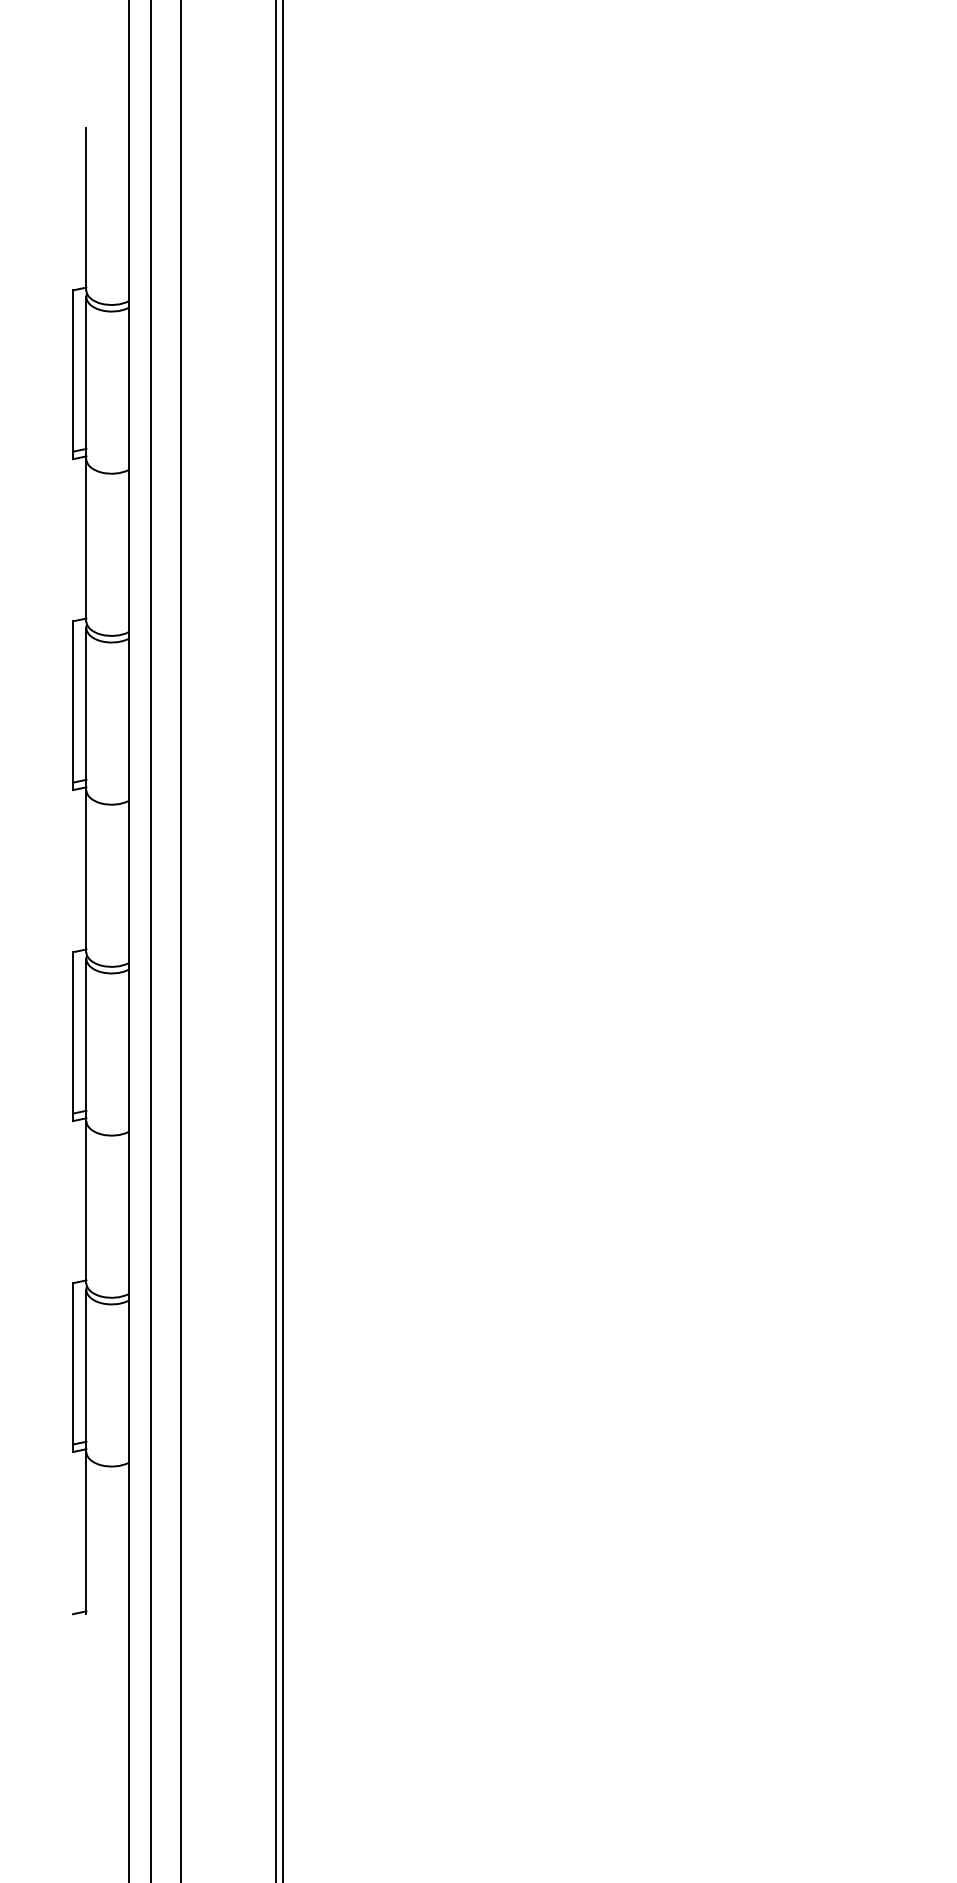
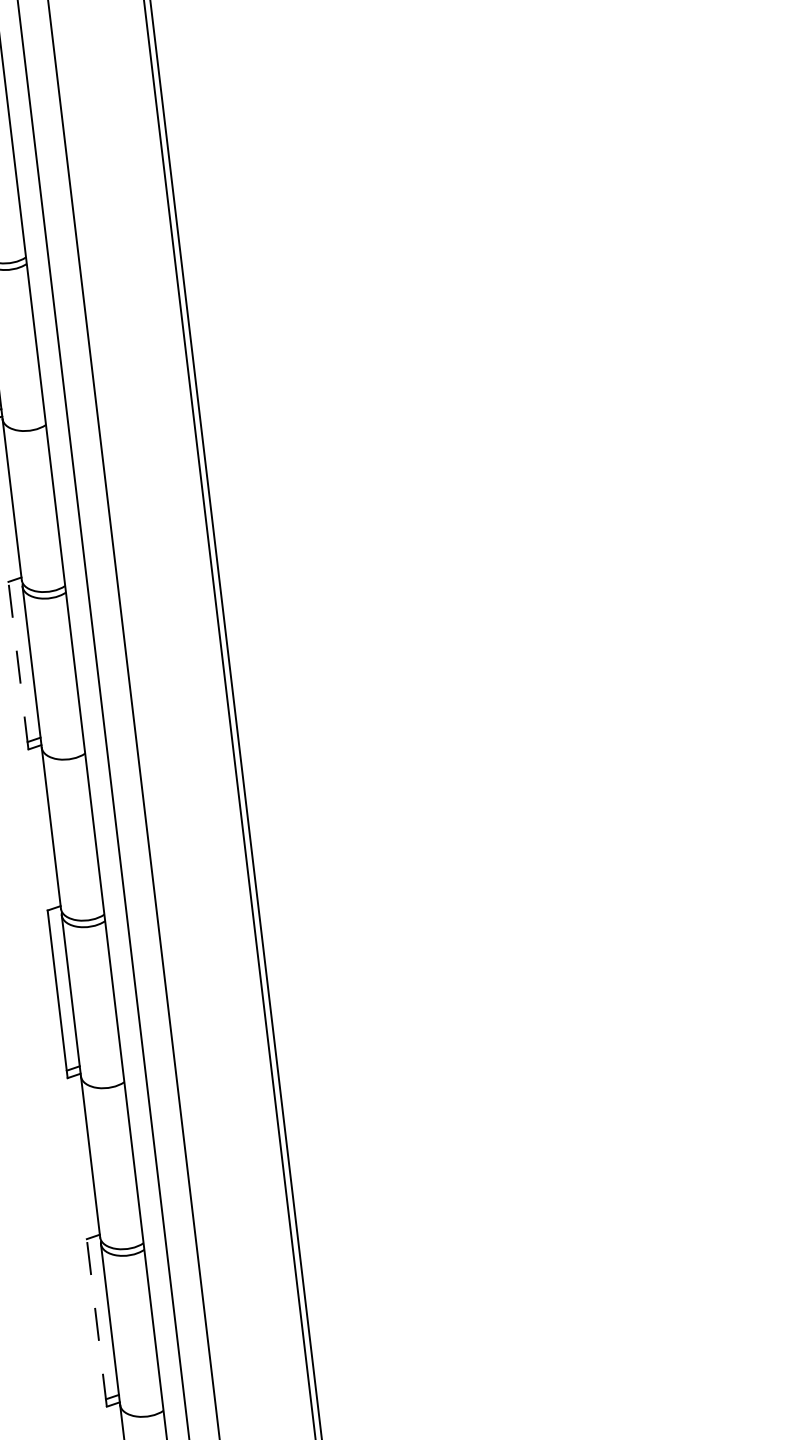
line: (72, 705) -> (17, 665), solid -> dashed
line: (72, 1367) -> (96, 1322), solid -> dashed

